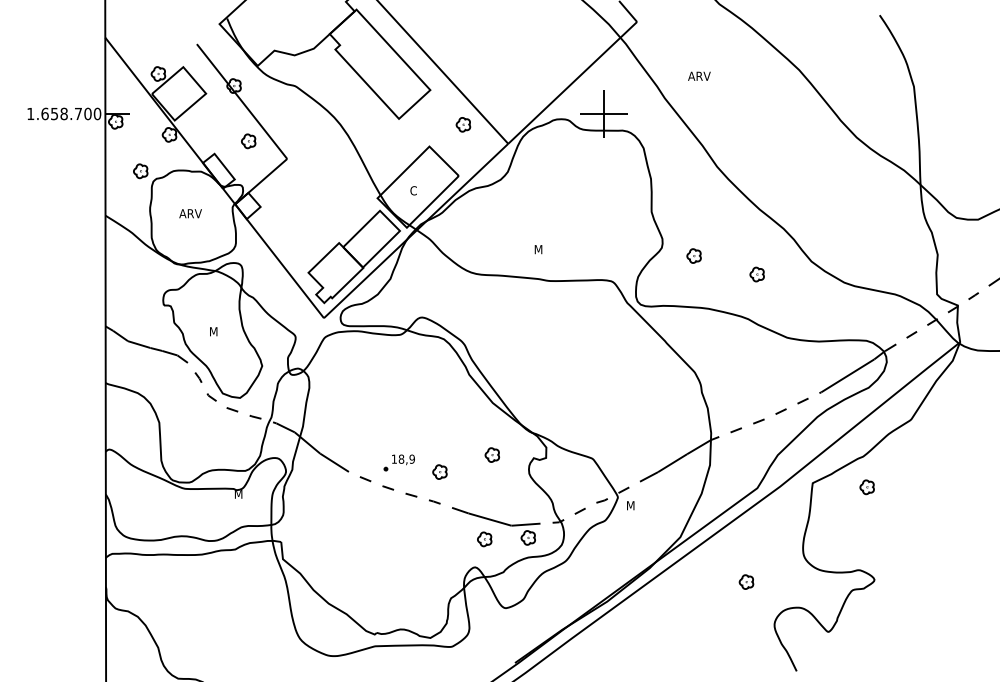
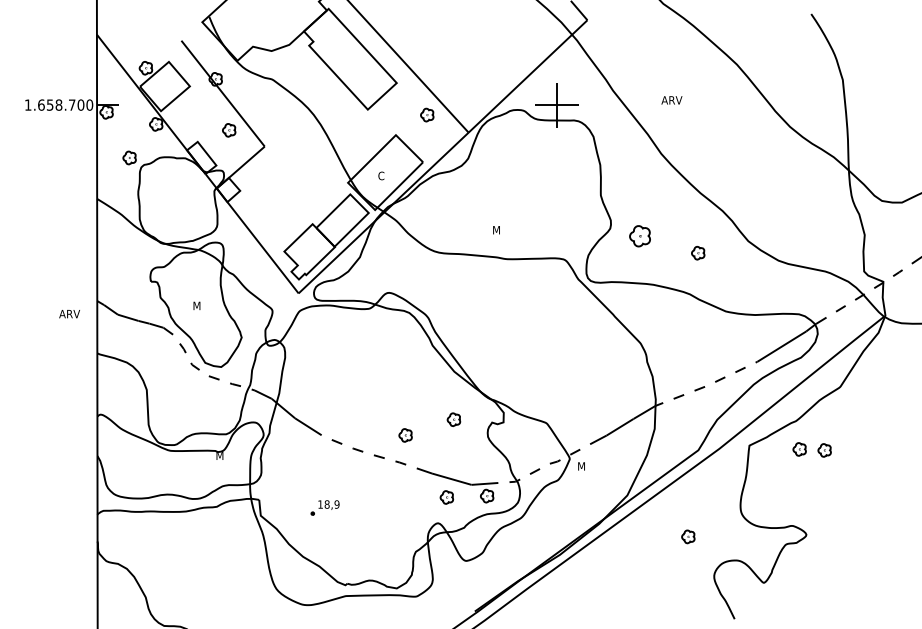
text: (698, 76) -> (671, 100), moved
text: (190, 214) -> (69, 314), moved
part: (693, 255) -> (639, 235), size x1.6
part: (398, 462) -> (324, 507), moved
part: (894, 488) -> (824, 450), added

